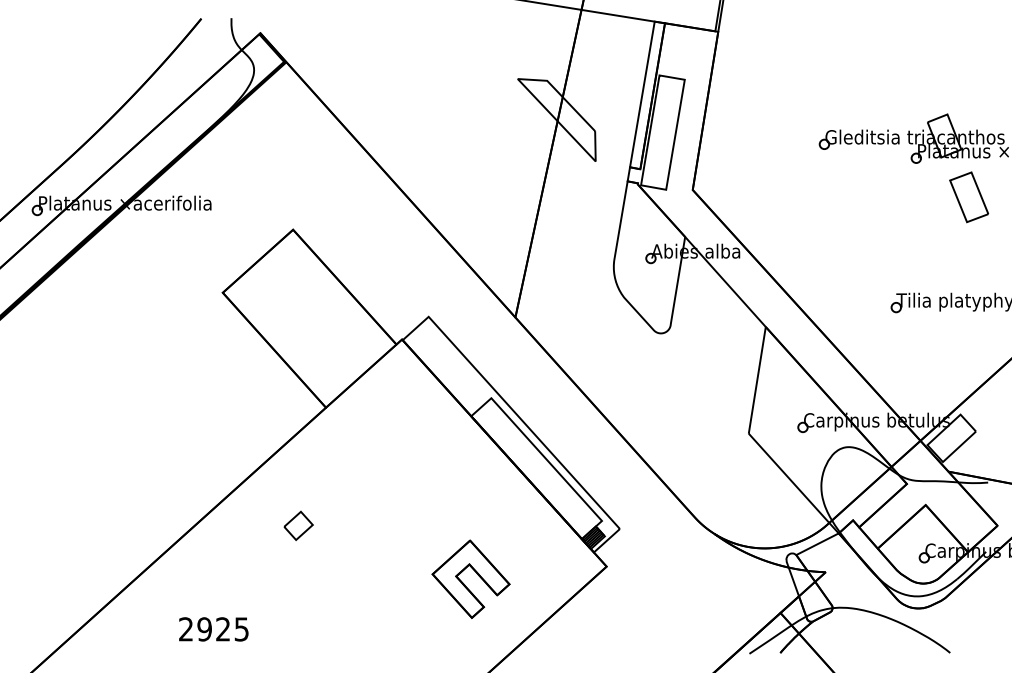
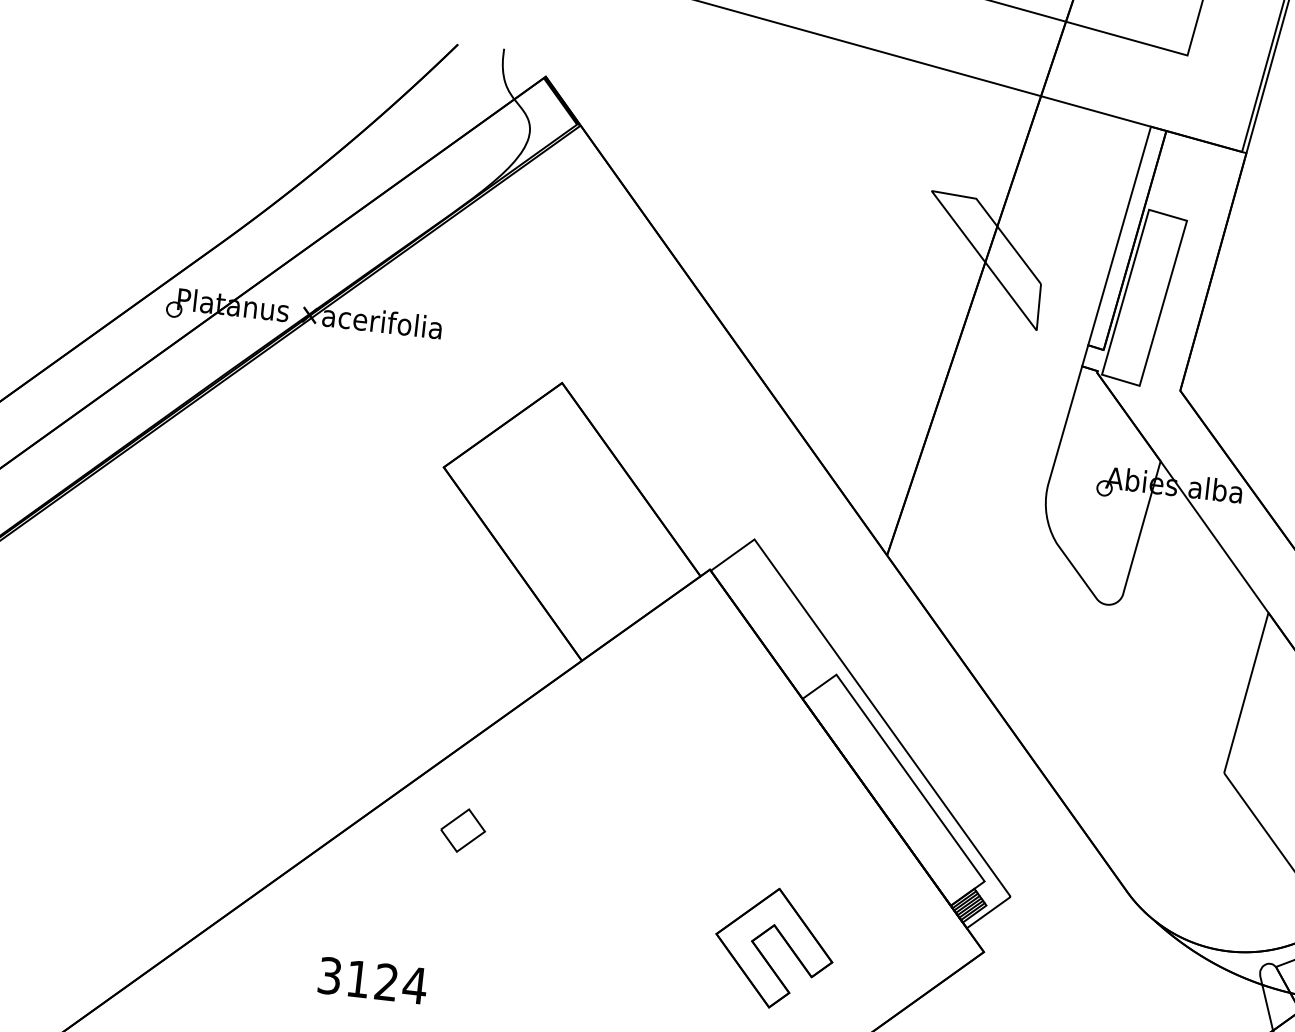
part: (298, 525) -> (463, 829), moved
text: (214, 629) -> (373, 980), 2925 -> 3124

